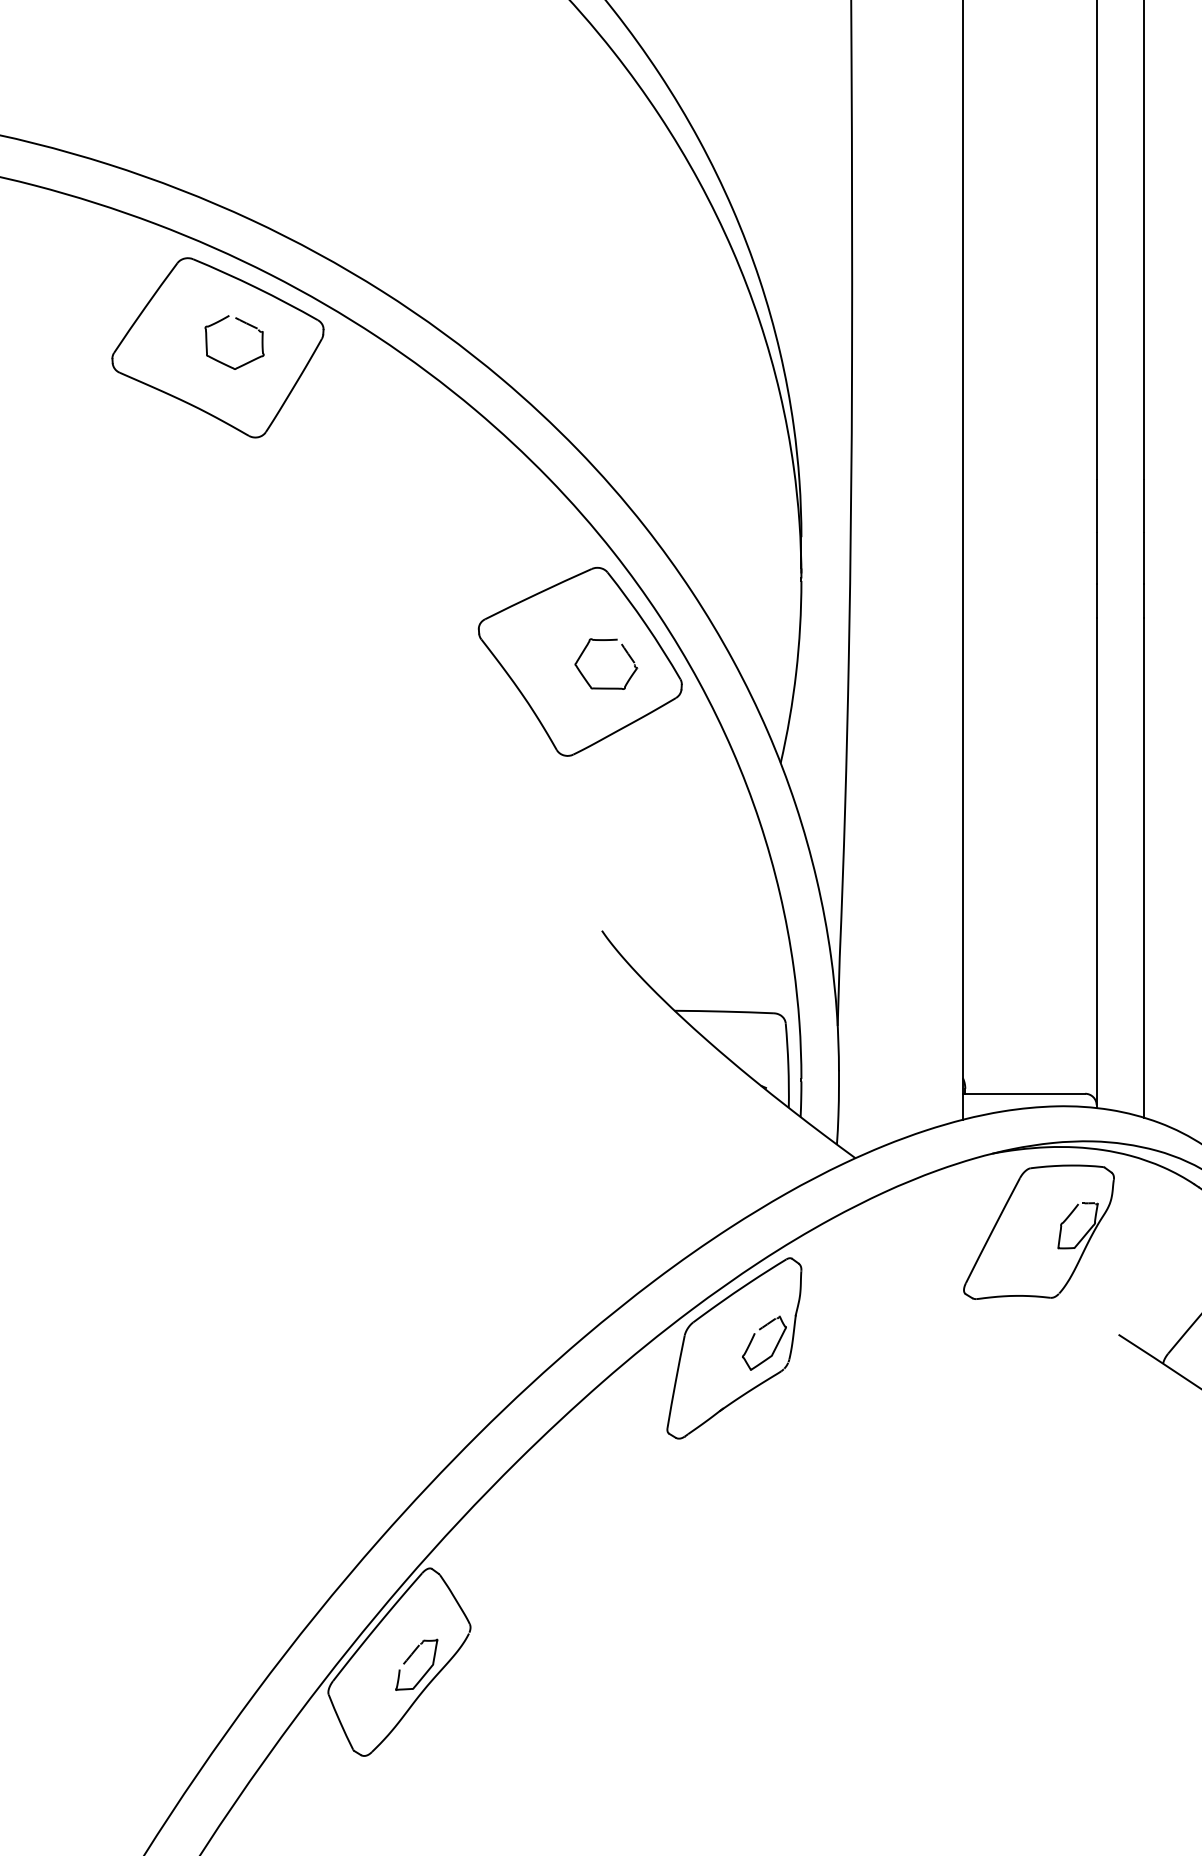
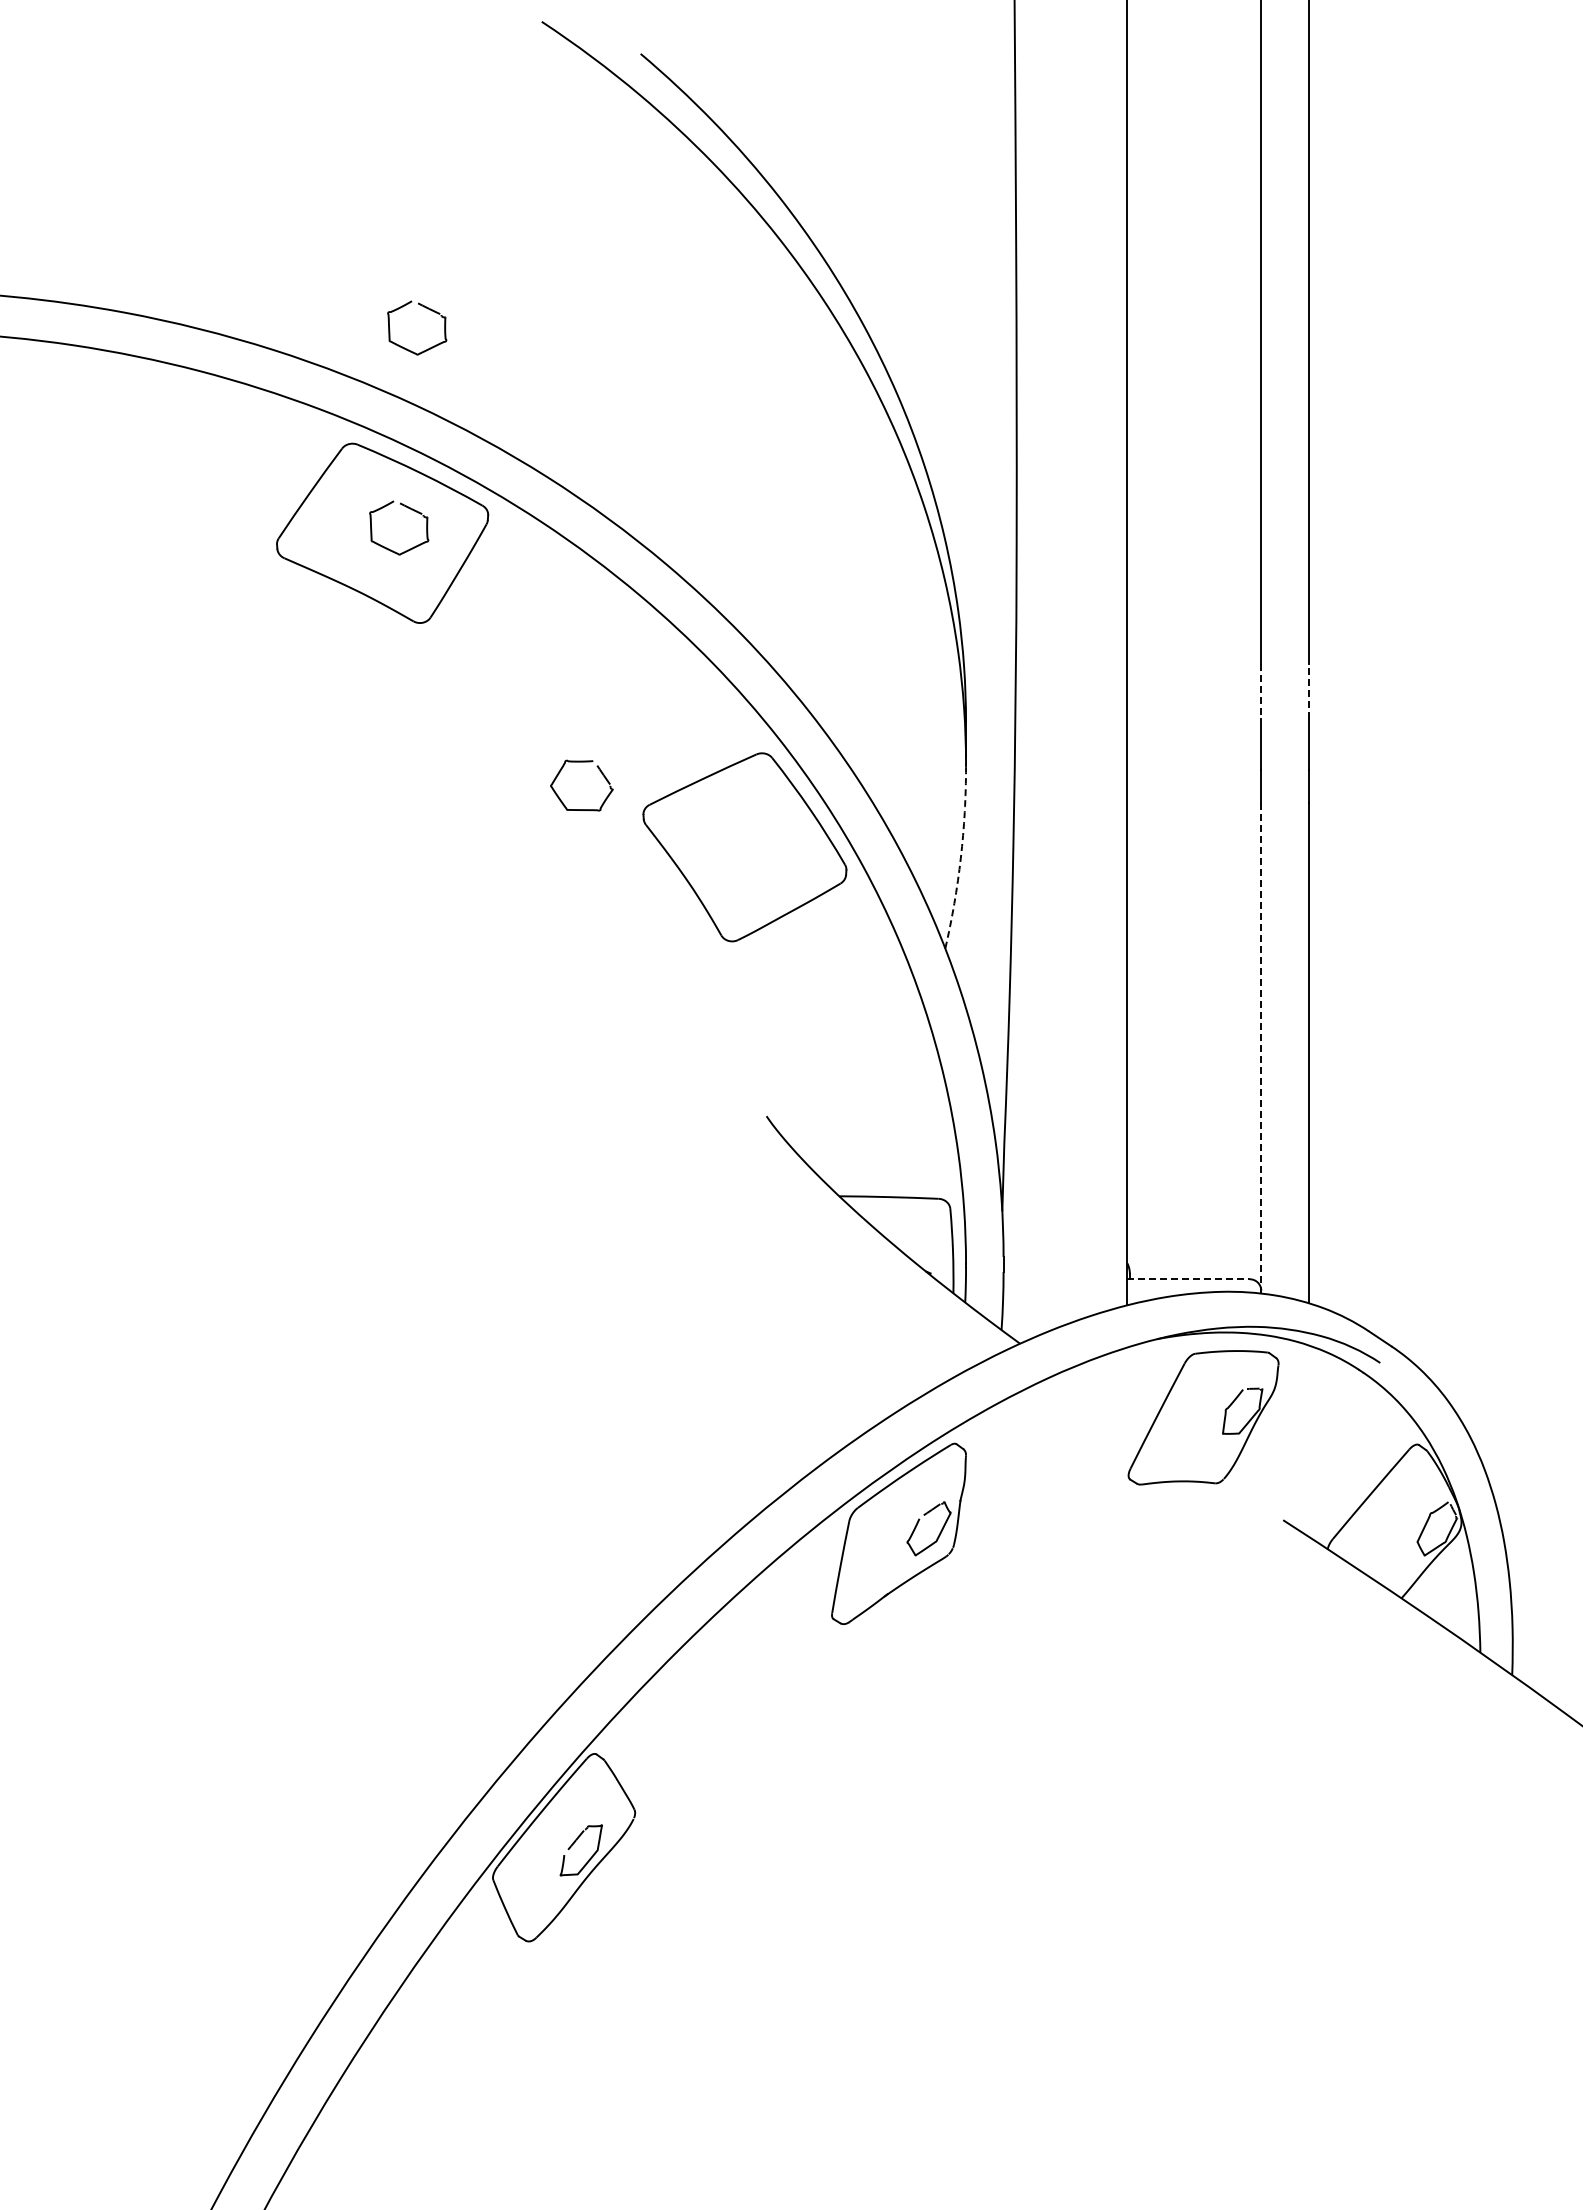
part: (262, 124) -> (427, 309), added
line: (1096, 506) -> (1261, 691), solid -> dashed
line: (1143, 506) -> (1308, 691), solid -> dashed
part: (605, 641) -> (581, 762), moved
line: (795, 673) -> (960, 858), solid -> dashed
line: (1096, 864) -> (1261, 1049), solid -> dashed
line: (1024, 1094) -> (1189, 1279), solid -> dashed

